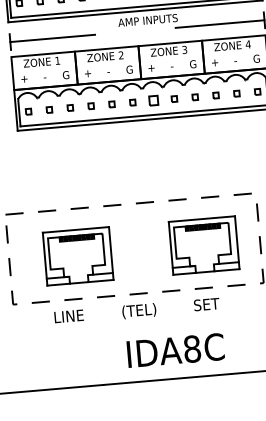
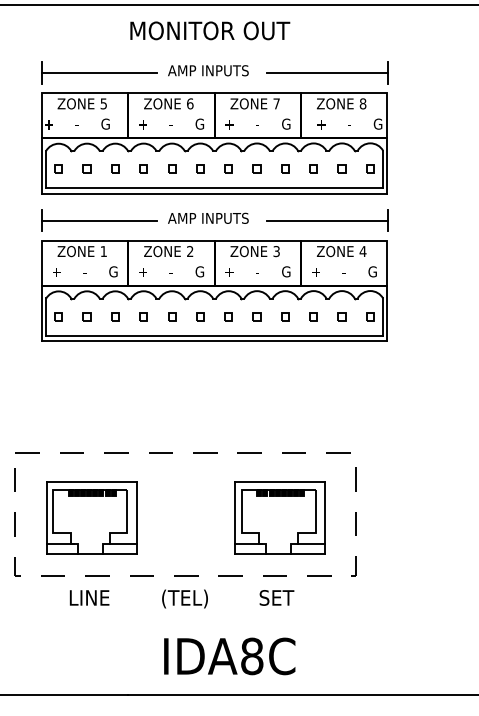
text: (147, 19) -> (208, 217), moved
part: (153, 100) -> (228, 316), size x0.62
part: (77, 256) -> (91, 517), moved

